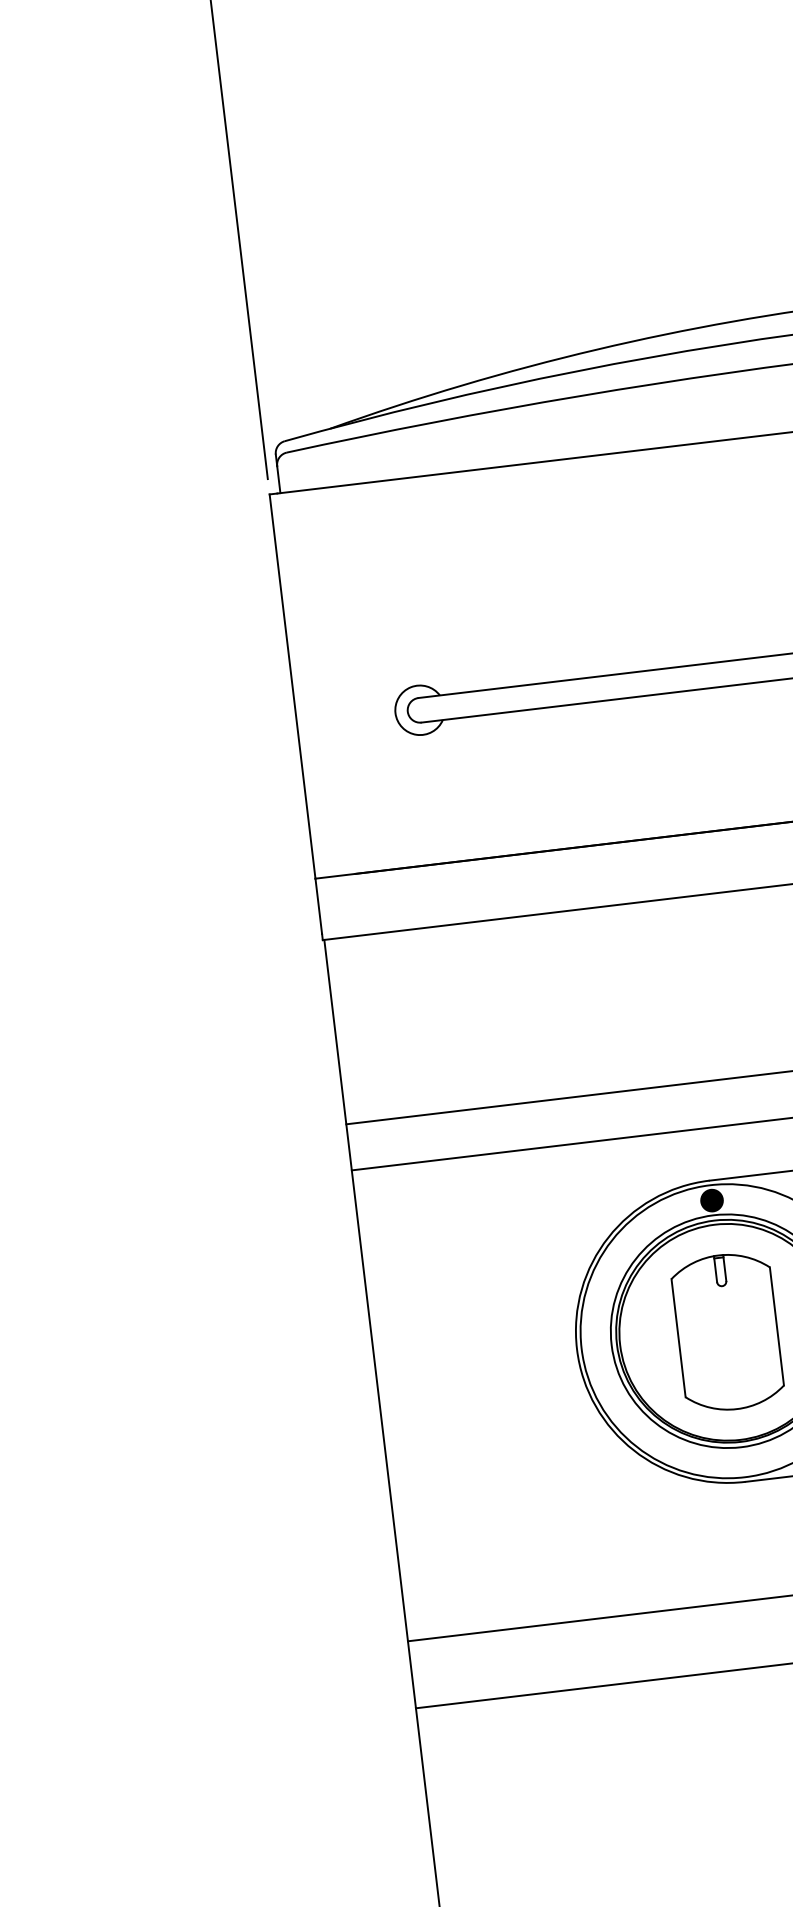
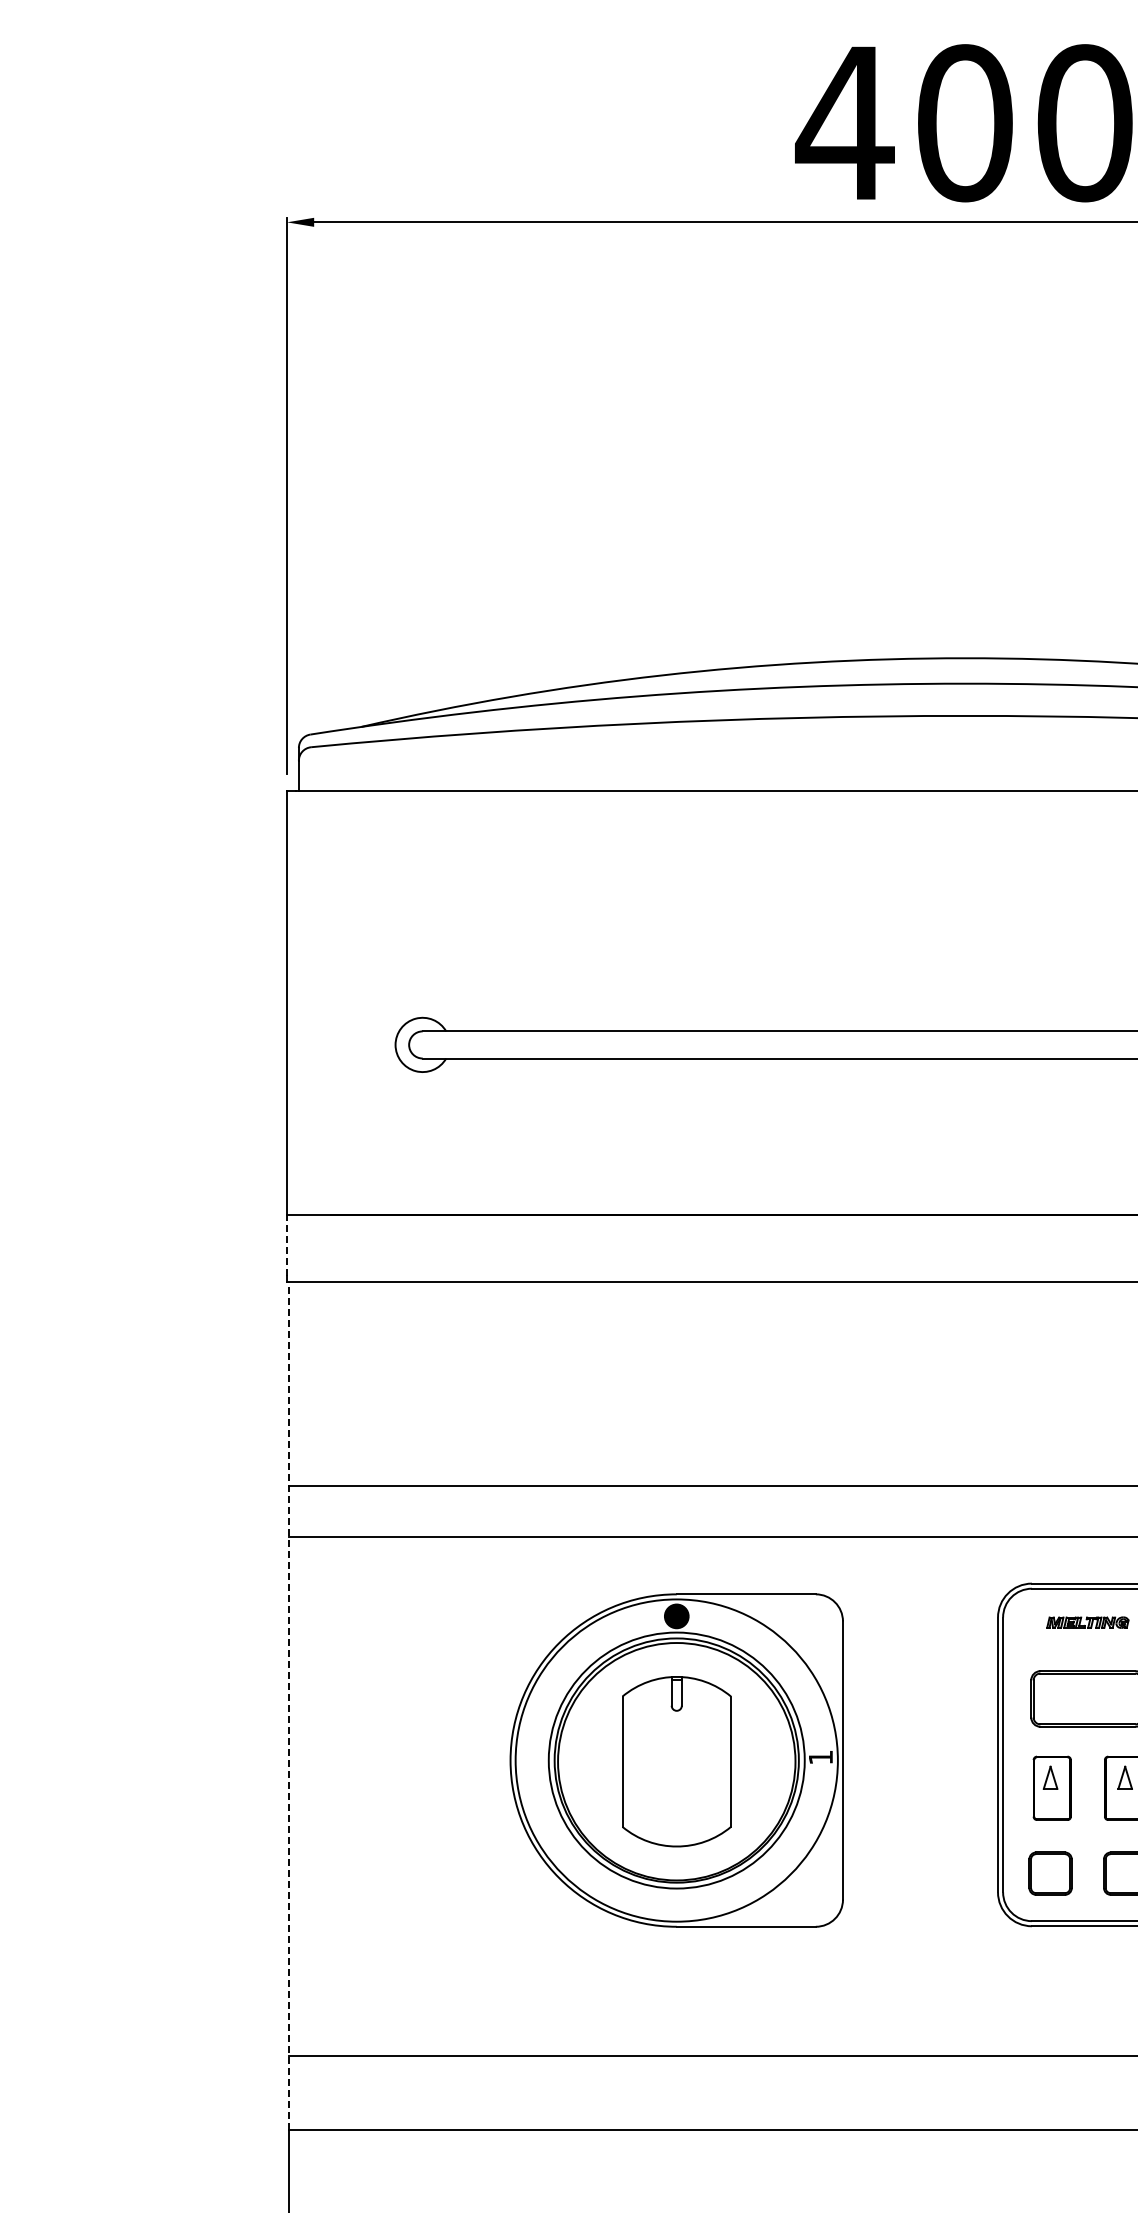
line: (319, 906) -> (287, 1245), solid -> dashed
line: (369, 1323) -> (288, 1705), solid -> dashed

